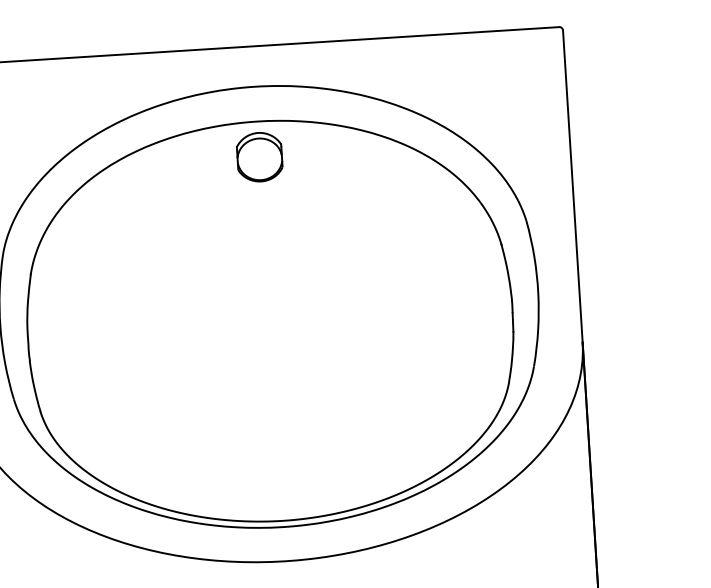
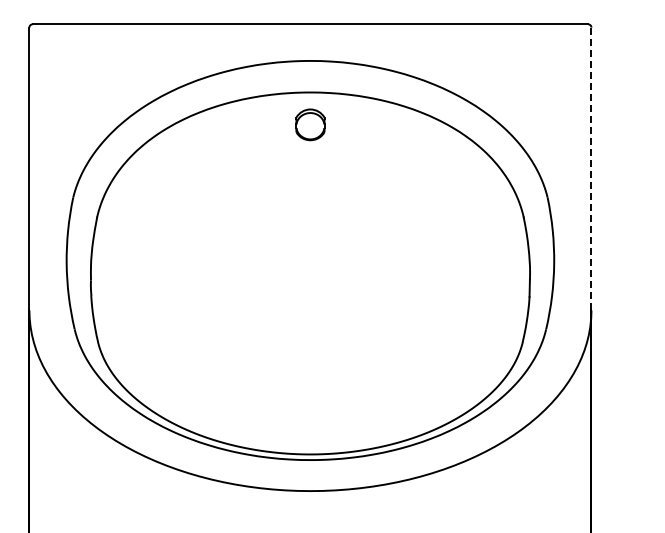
part: (259, 156) -> (310, 124), size x0.7
line: (572, 186) -> (591, 169), solid -> dashed

